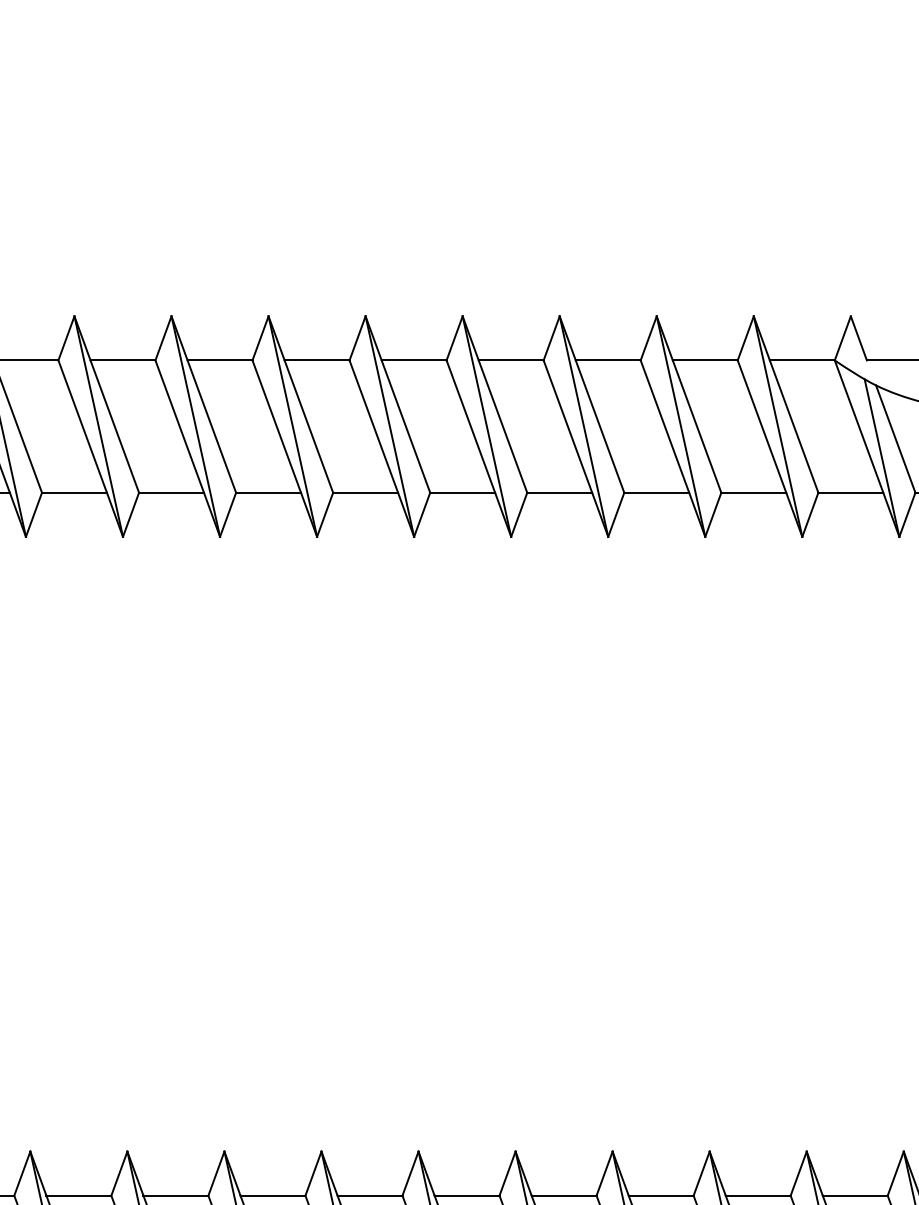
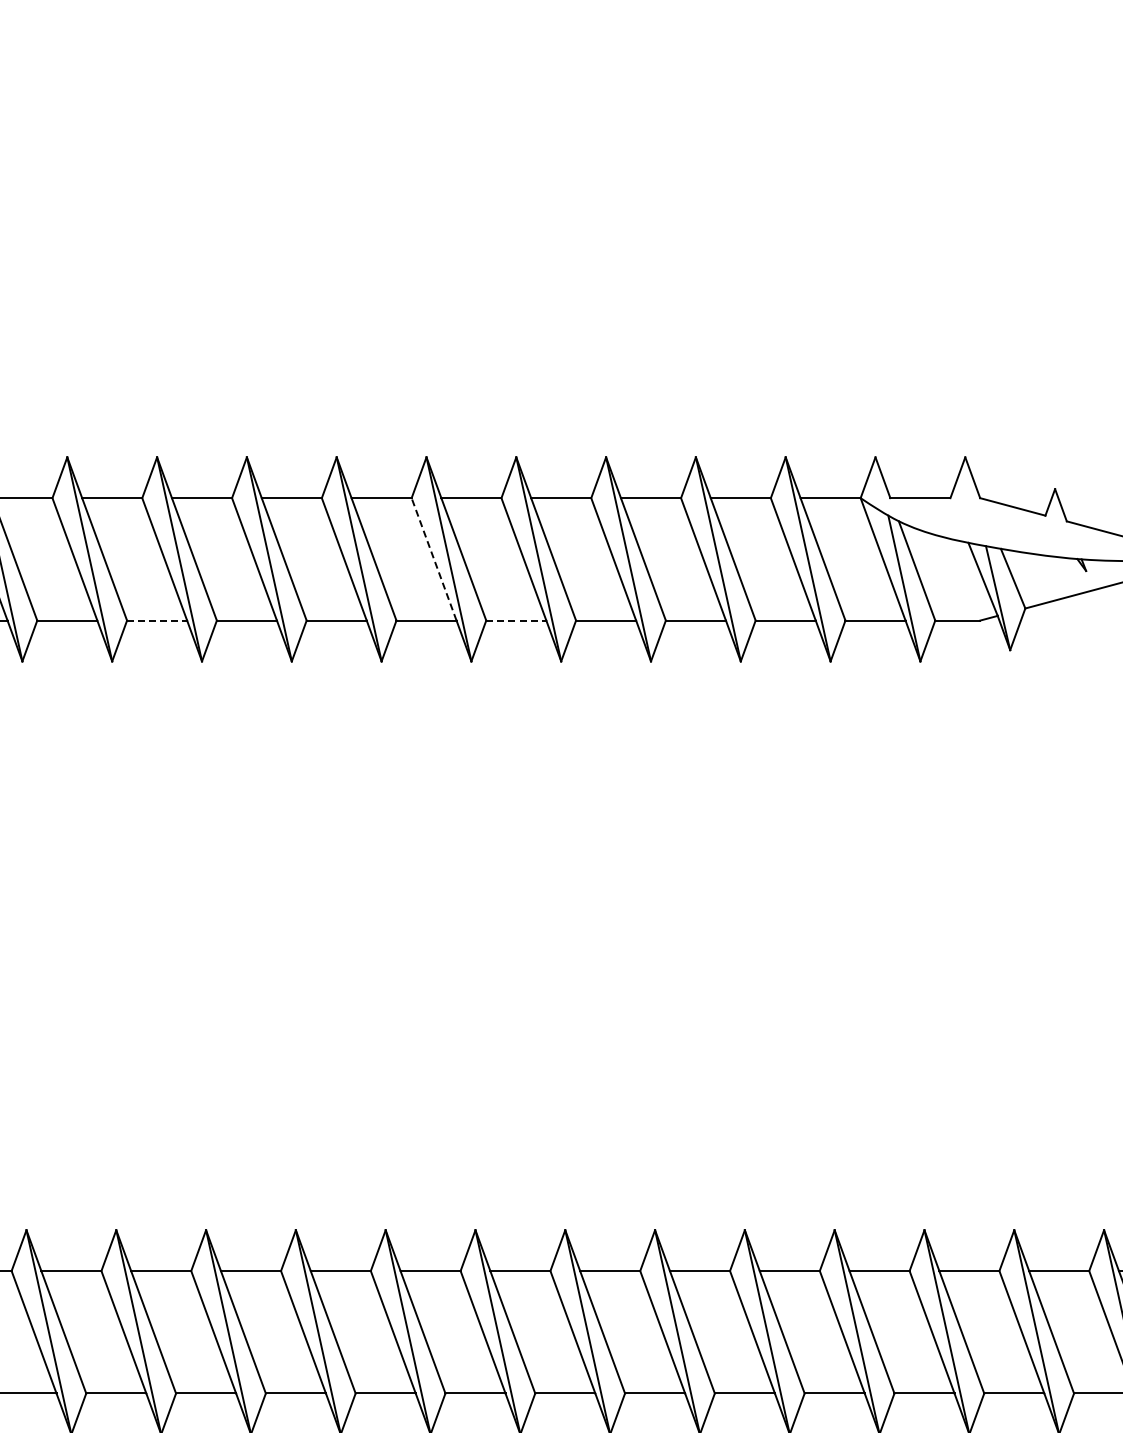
line: (373, 425) -> (433, 558), solid -> dashed
line: (74, 492) -> (157, 620), solid -> dashed
line: (462, 492) -> (516, 620), solid -> dashed

